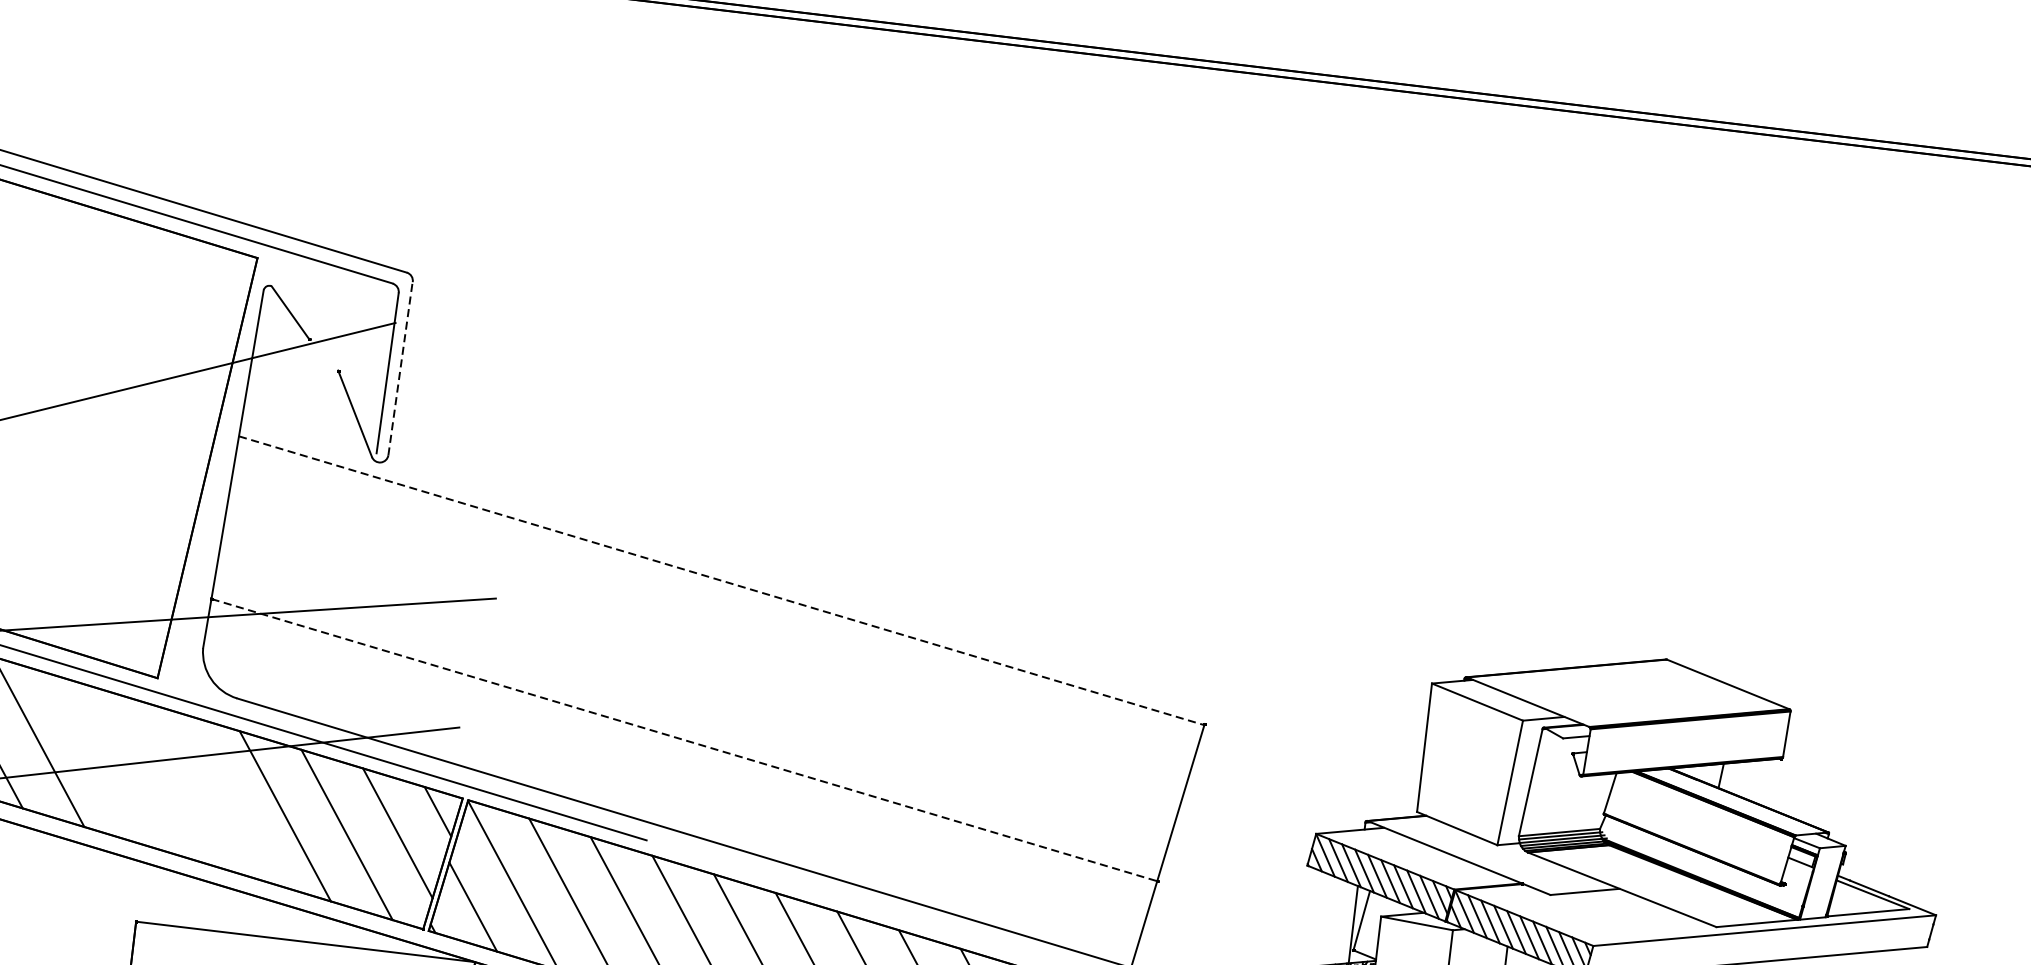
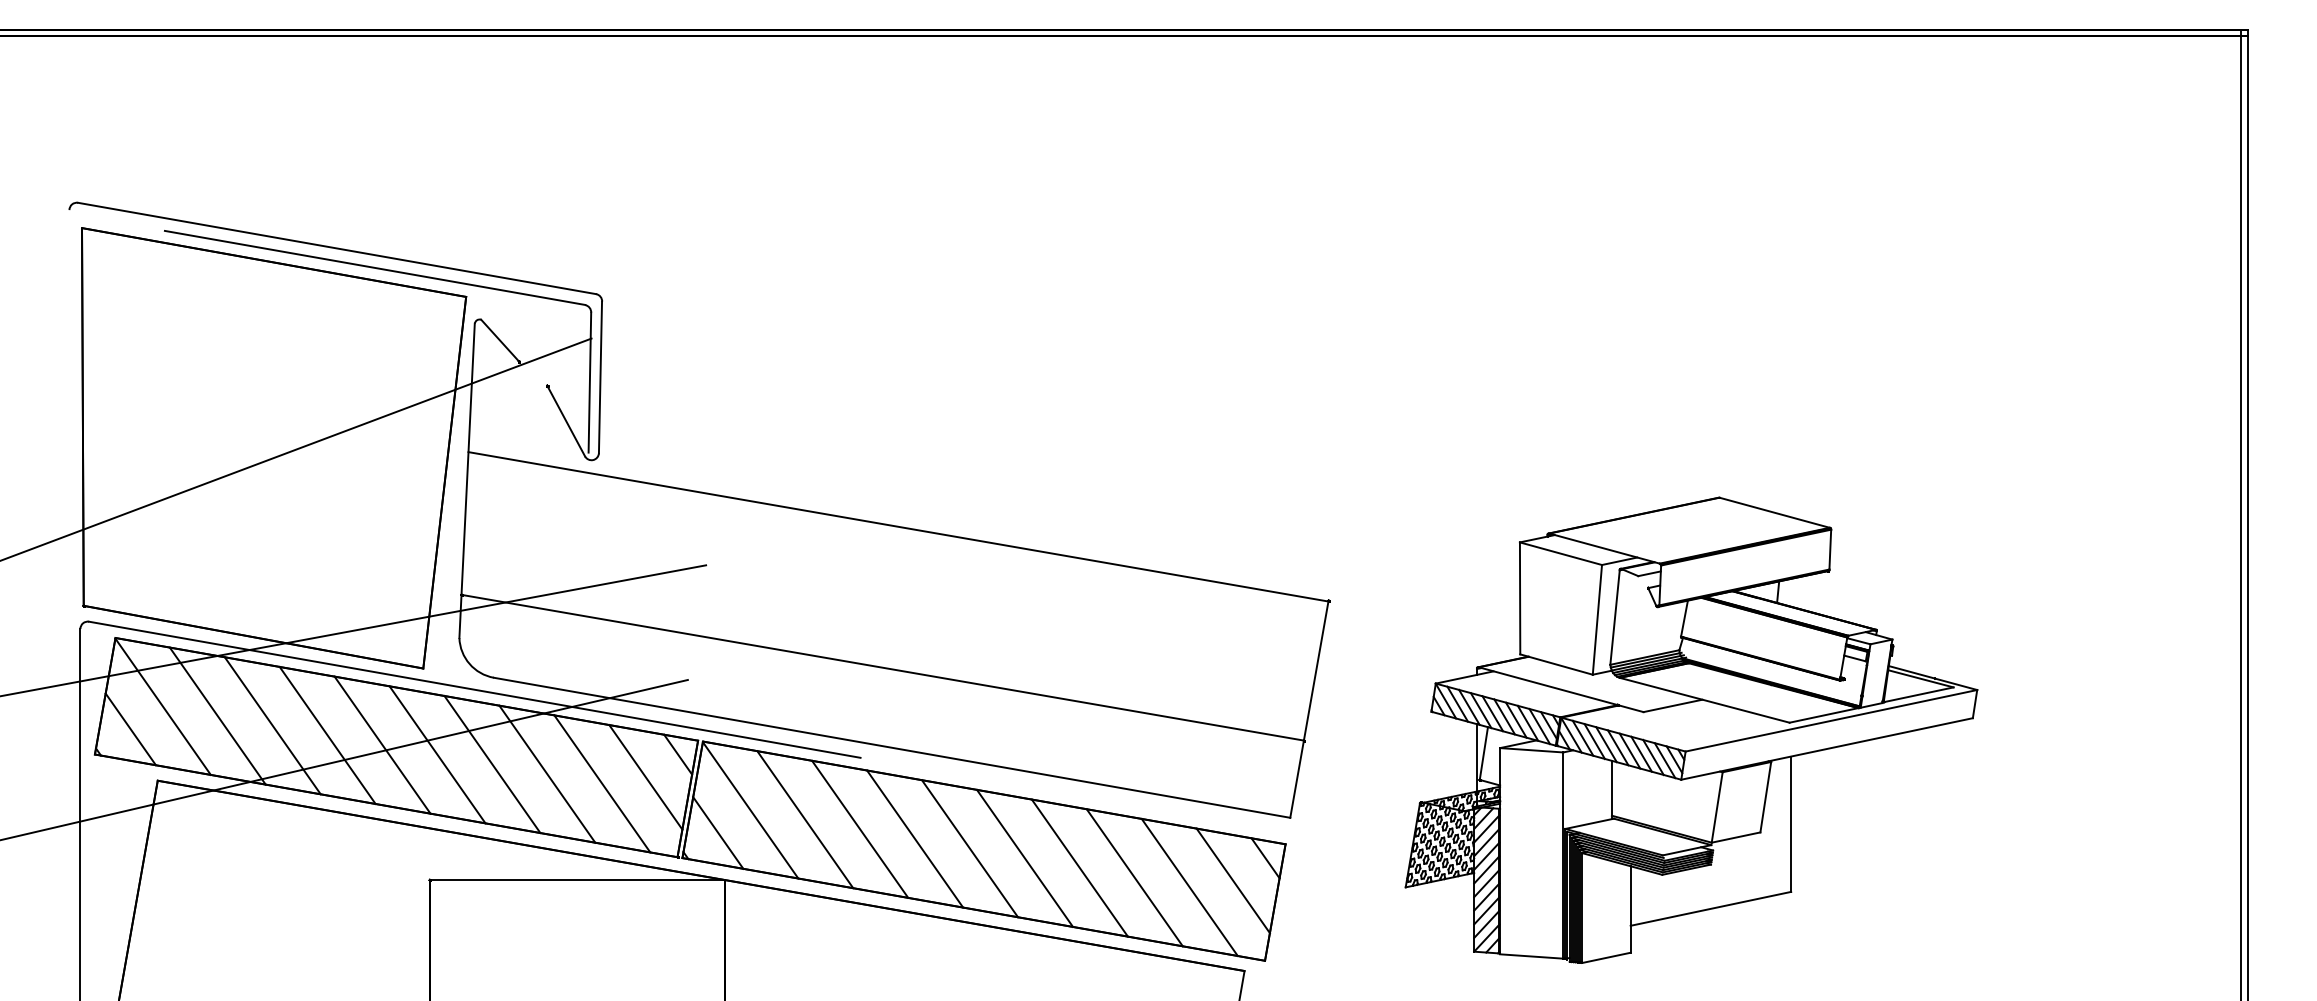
line: (400, 368) -> (600, 377), dashed -> solid
line: (721, 580) -> (898, 526), dashed -> solid
line: (685, 739) -> (883, 667), dashed -> solid
line: (100, 759) -> (382, 744), added
line: (162, 778) -> (437, 754), added
line: (223, 797) -> (492, 764), added

